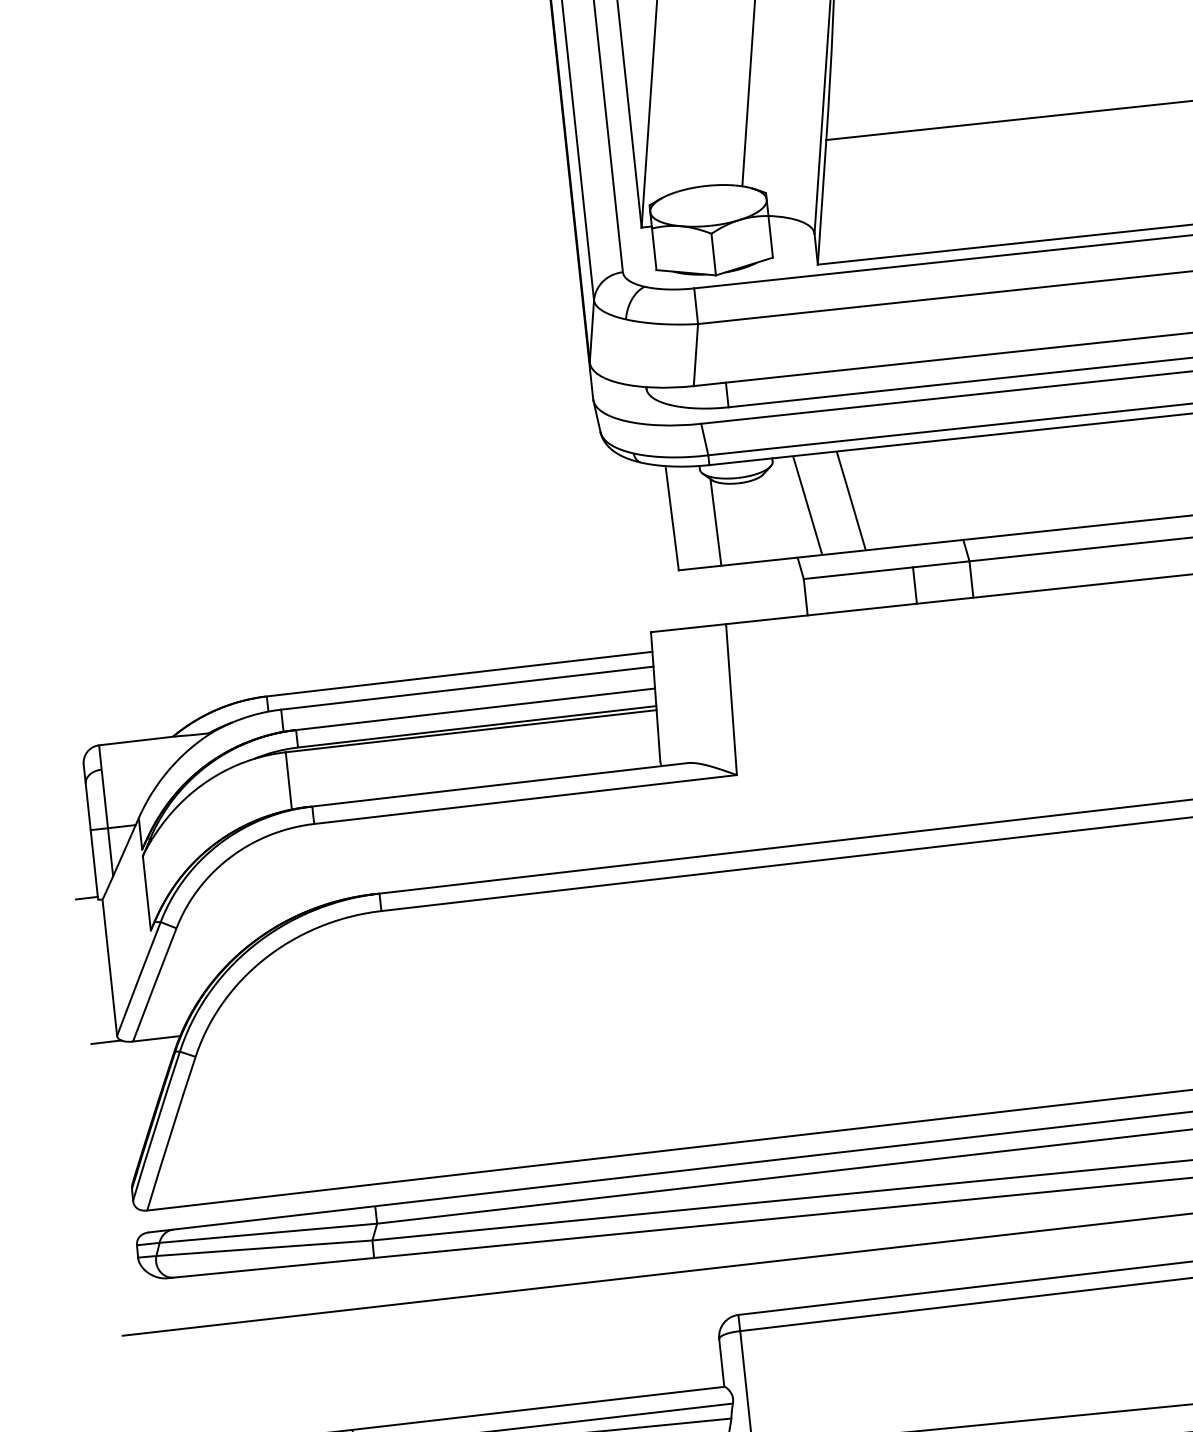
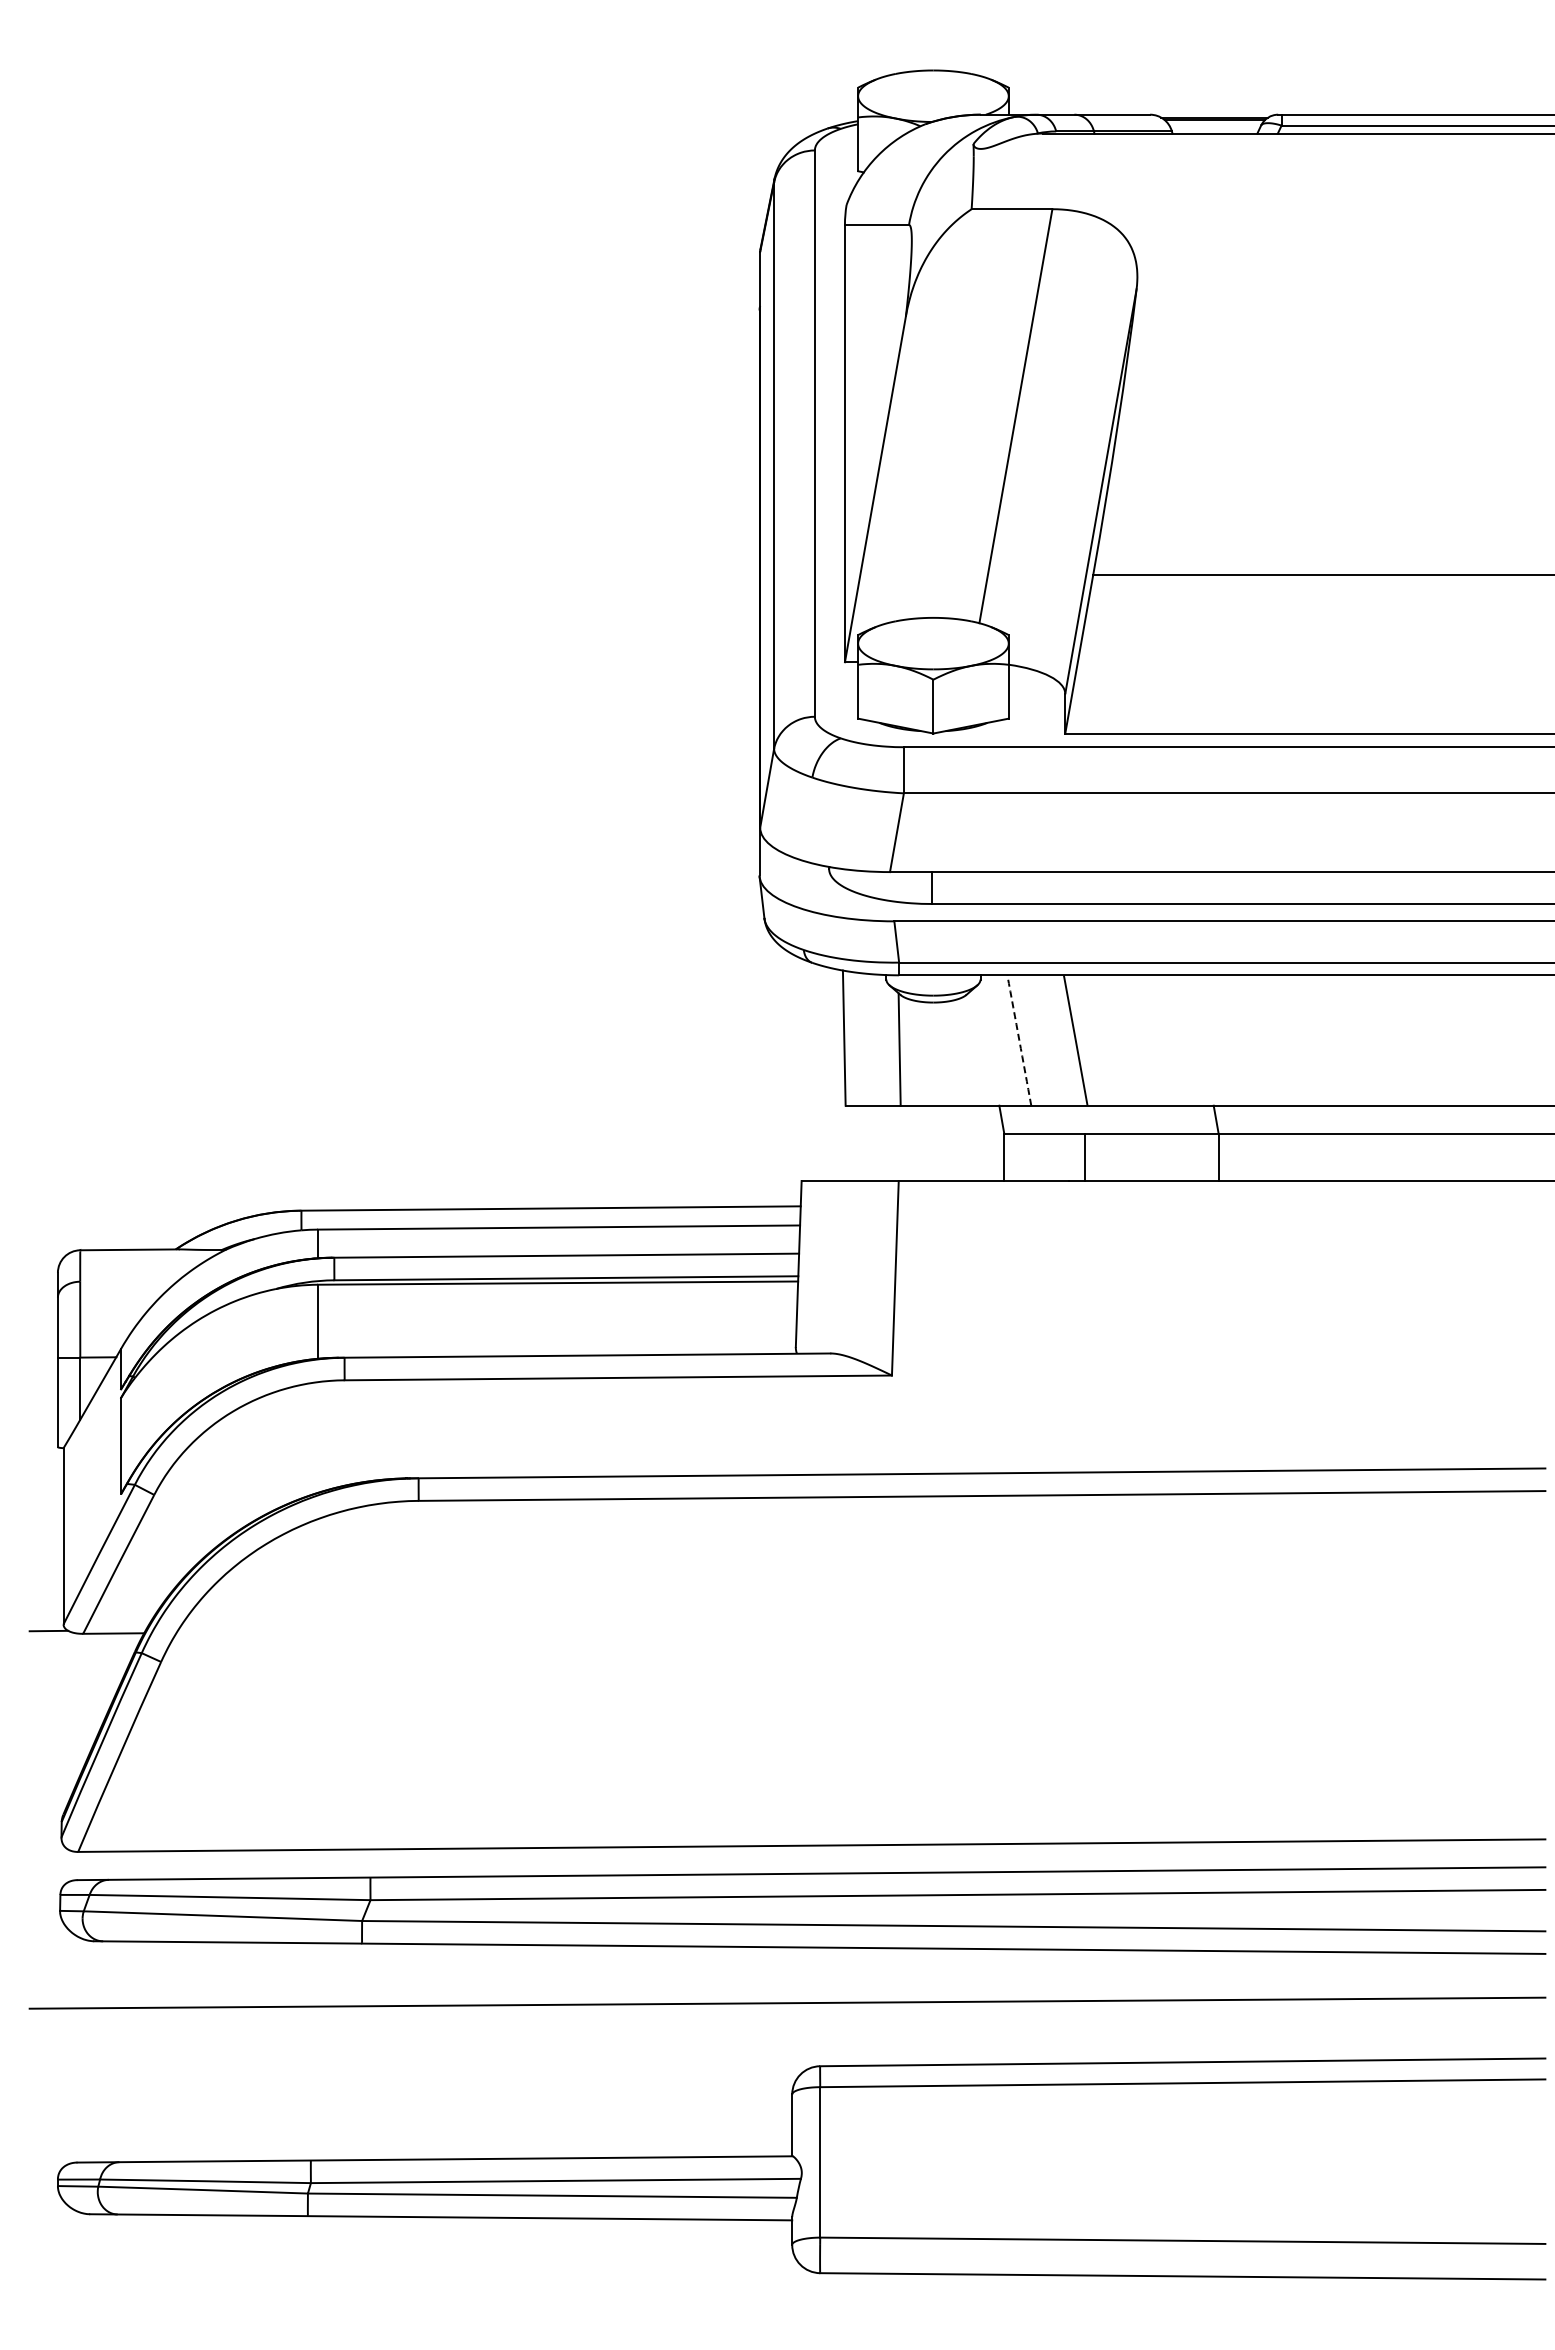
arc: (807, 505) -> (1019, 1040), solid -> dashed
line: (914, 585) -> (1084, 1157), moved
line: (86, 897) -> (43, 1443), removed

